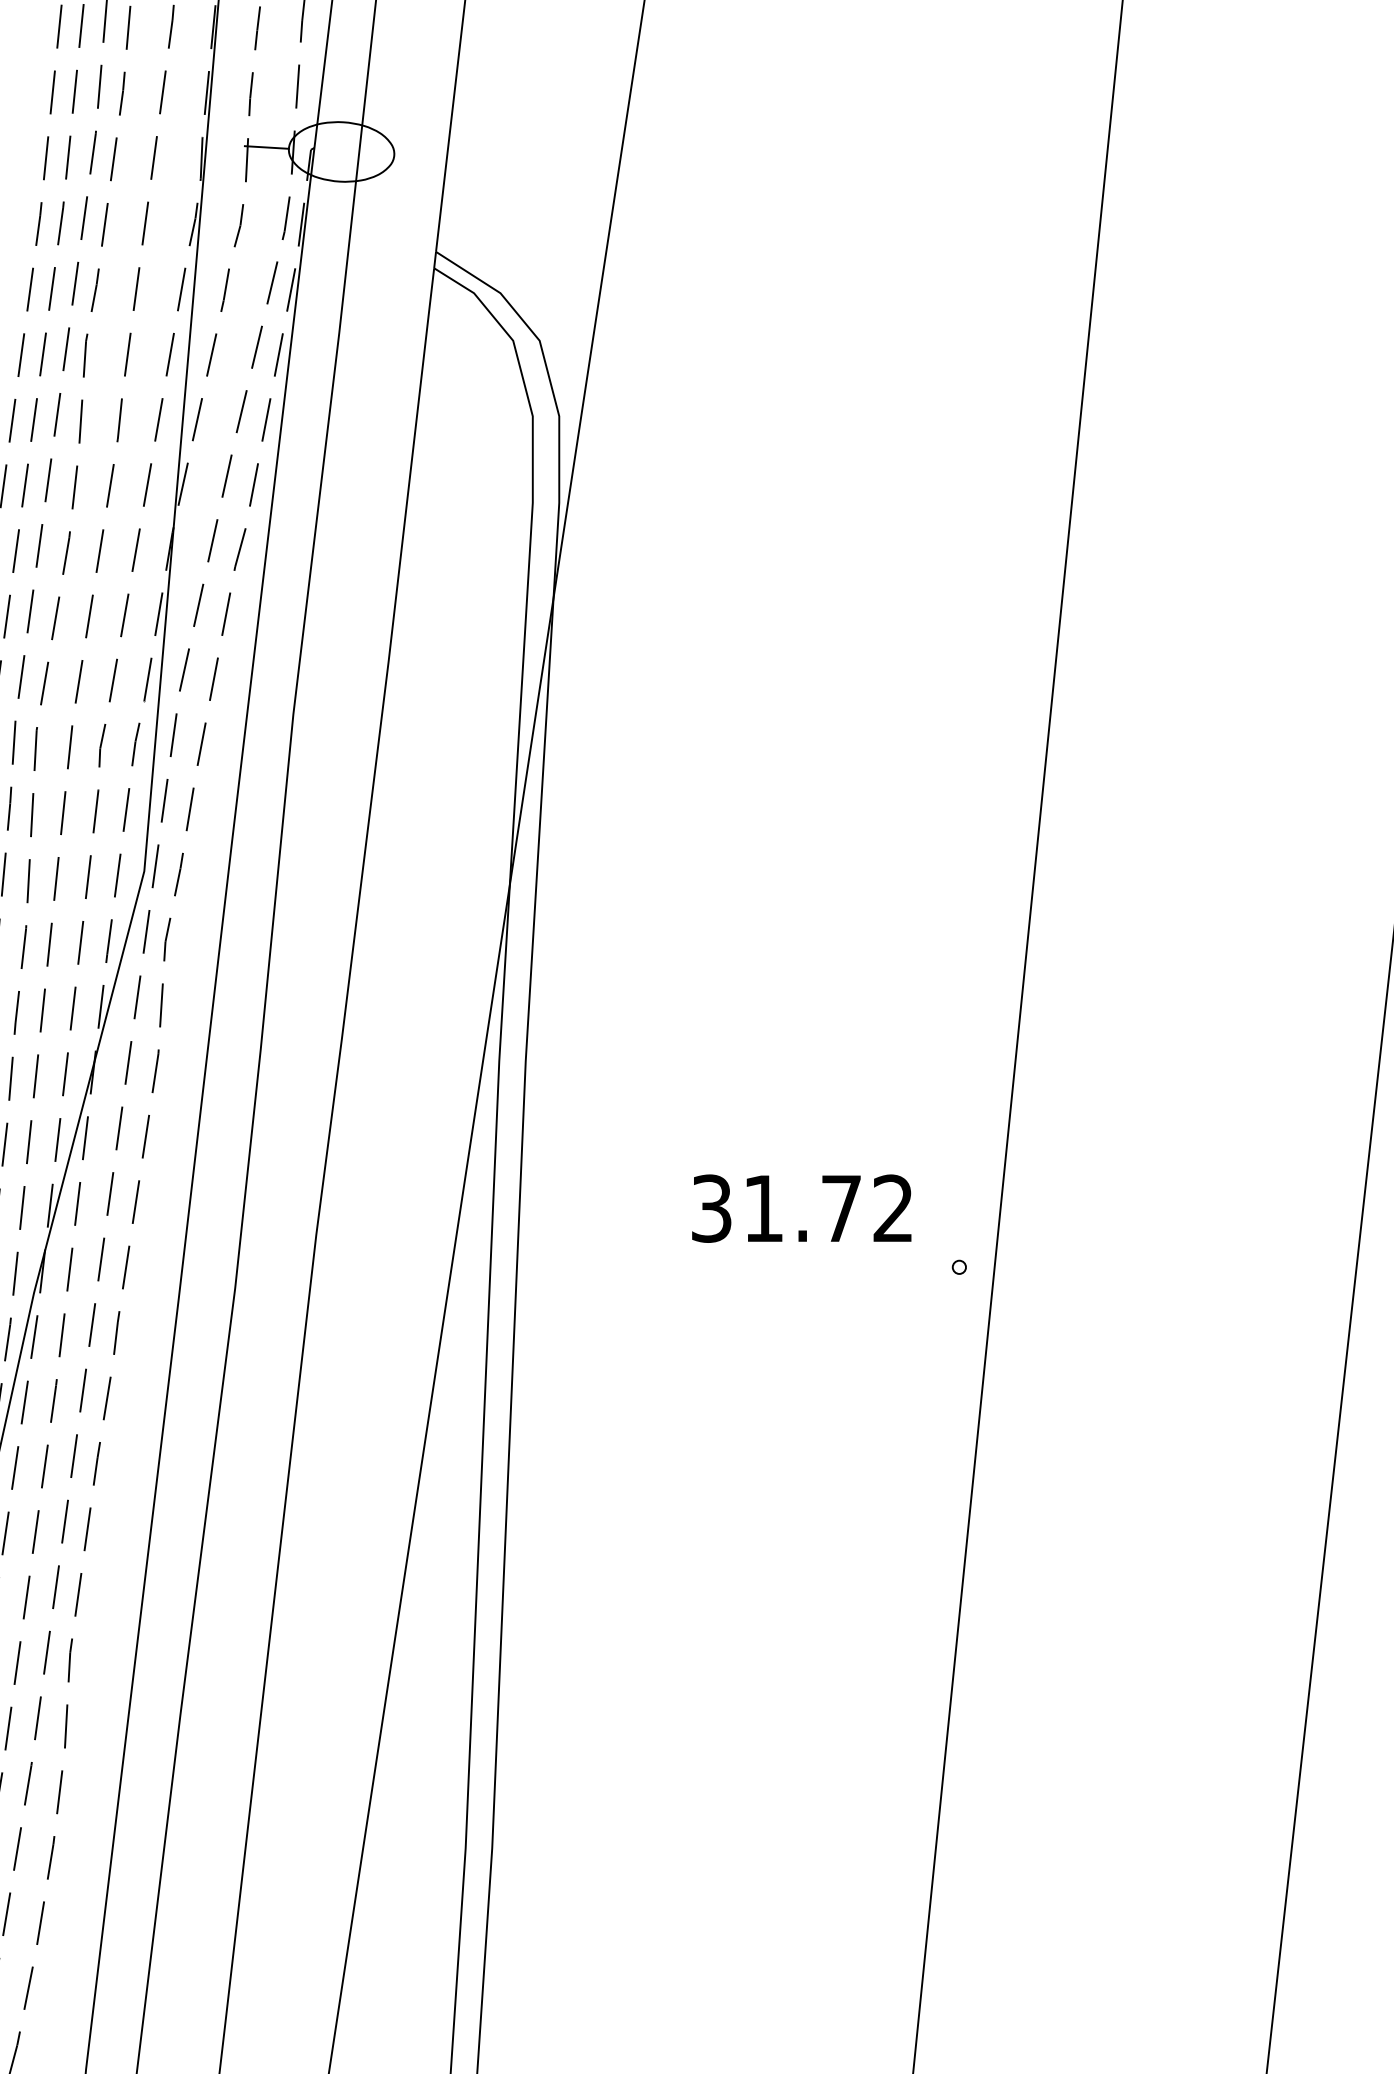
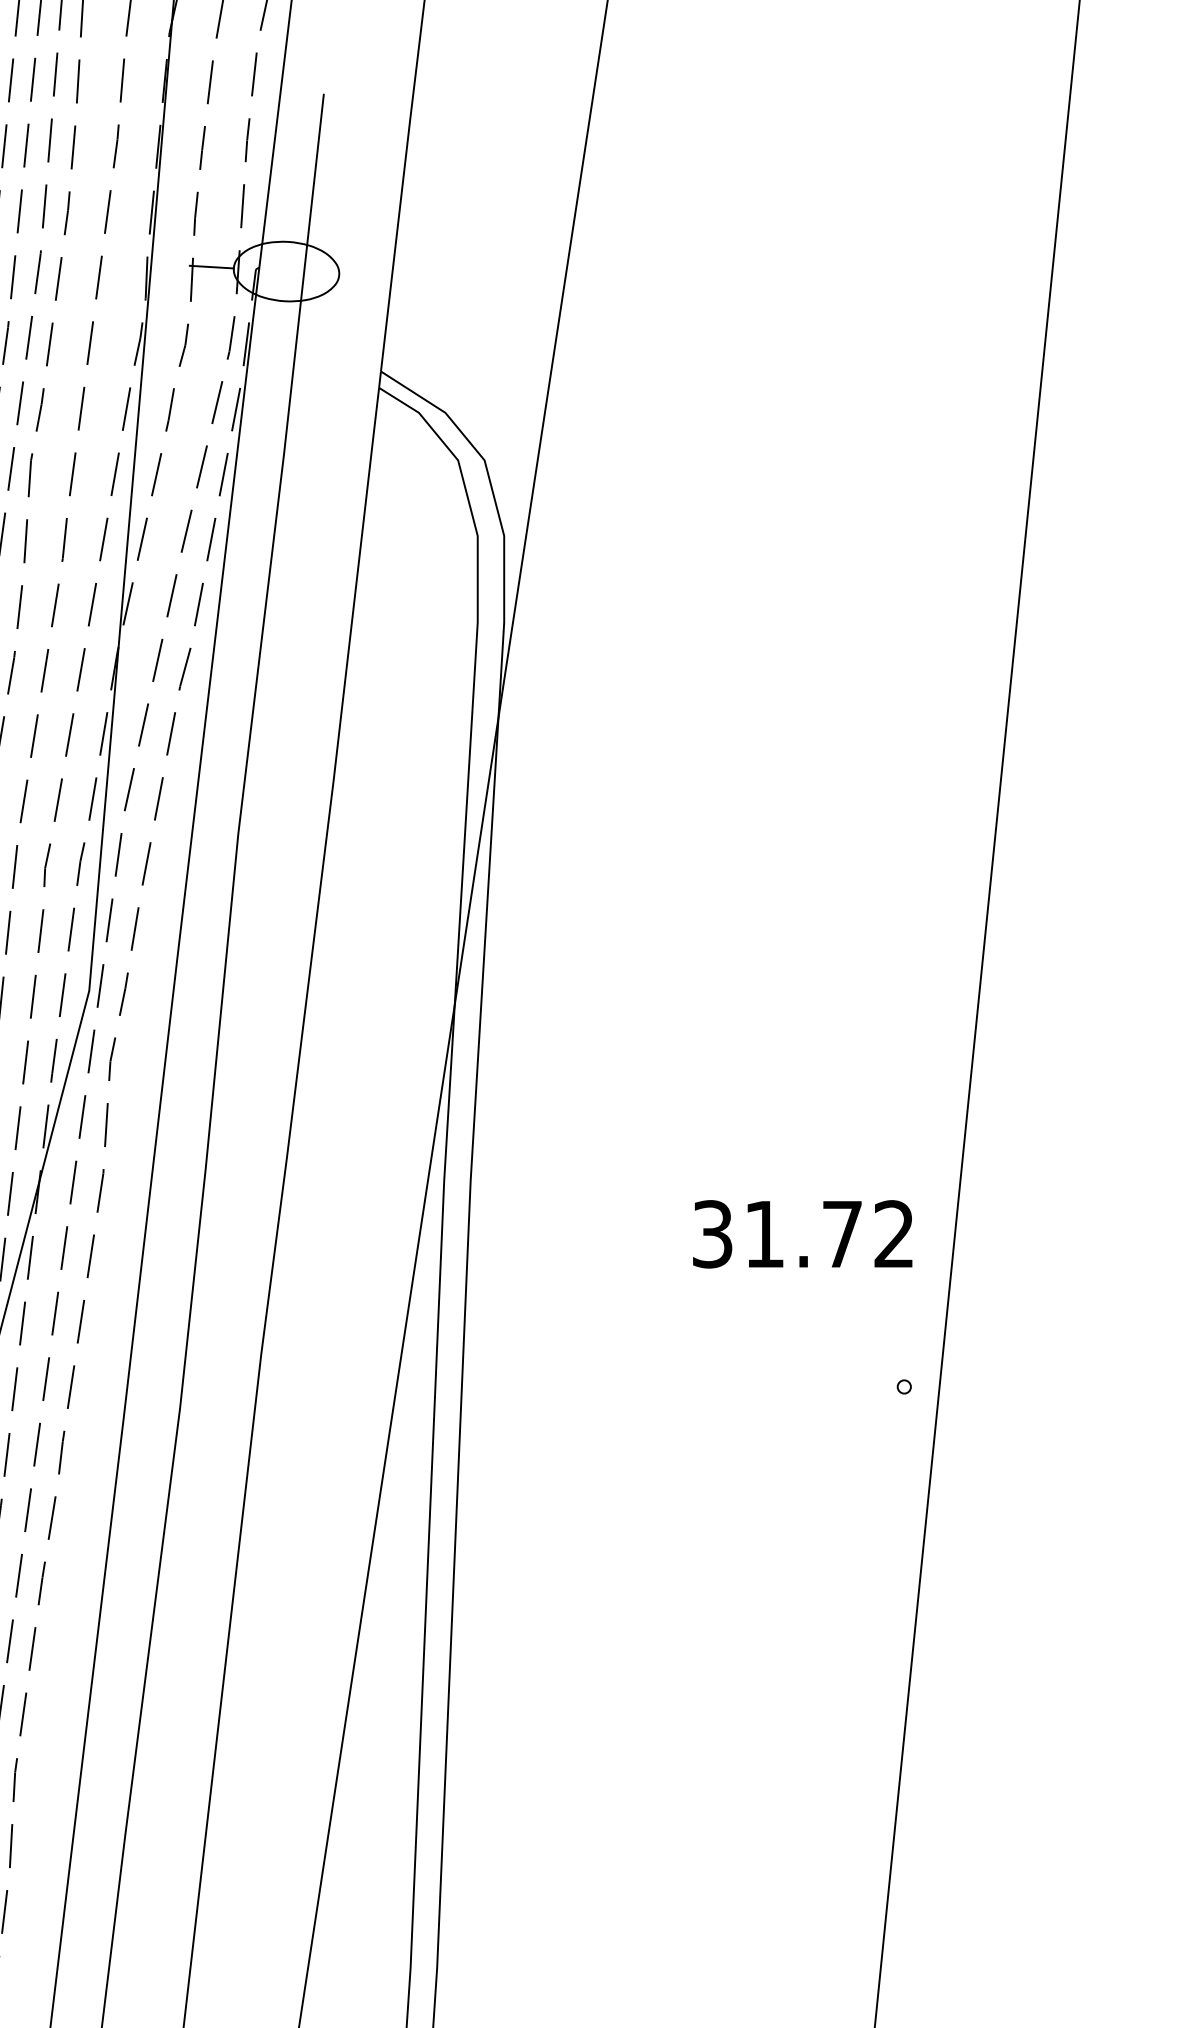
text: (801, 1208) -> (802, 1234), moved

